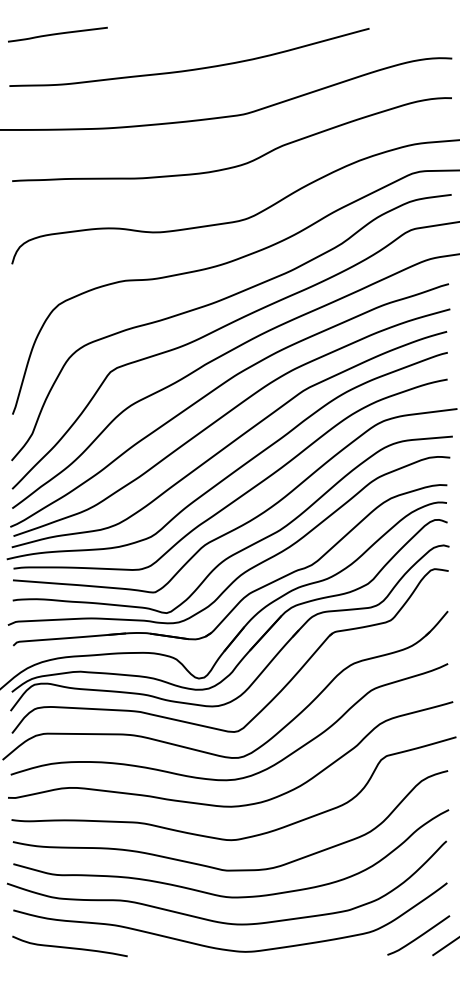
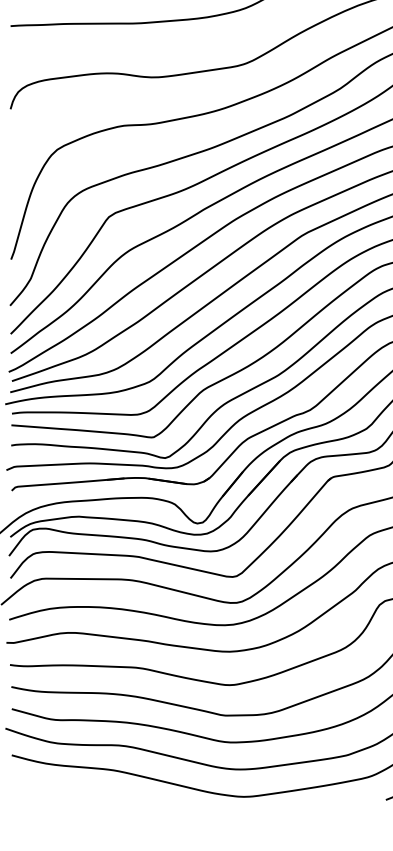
curve: (69, 947) -> (67, 792), removed

